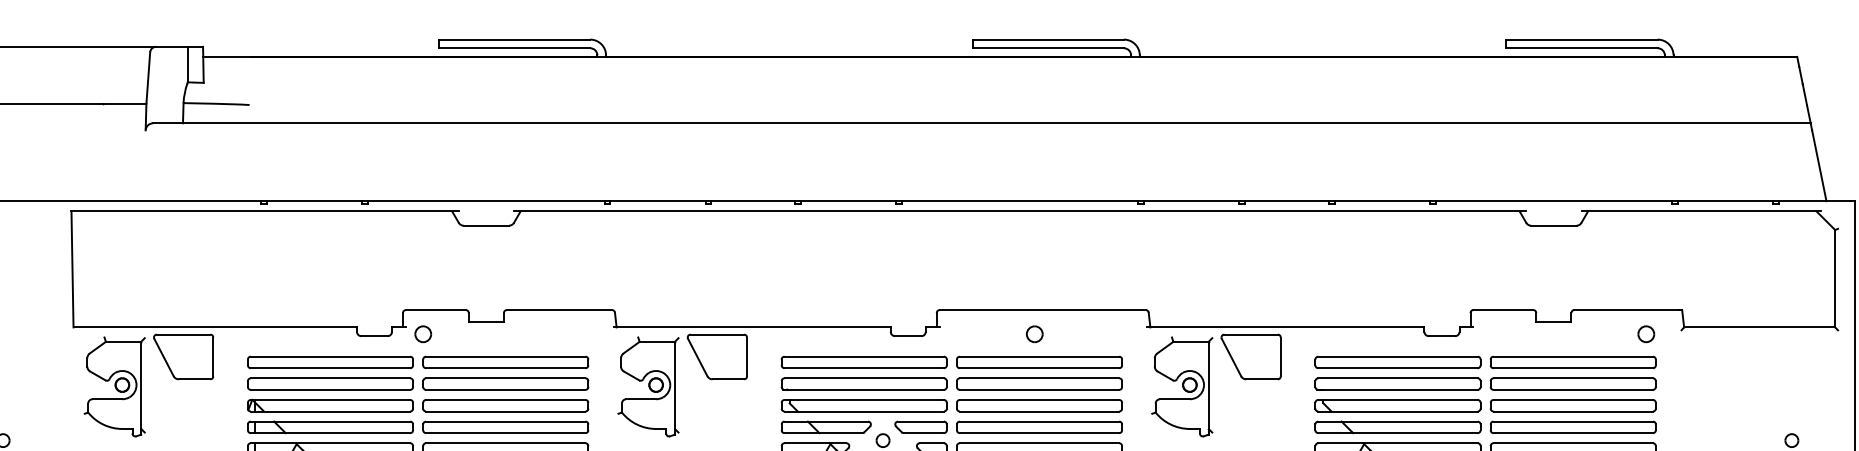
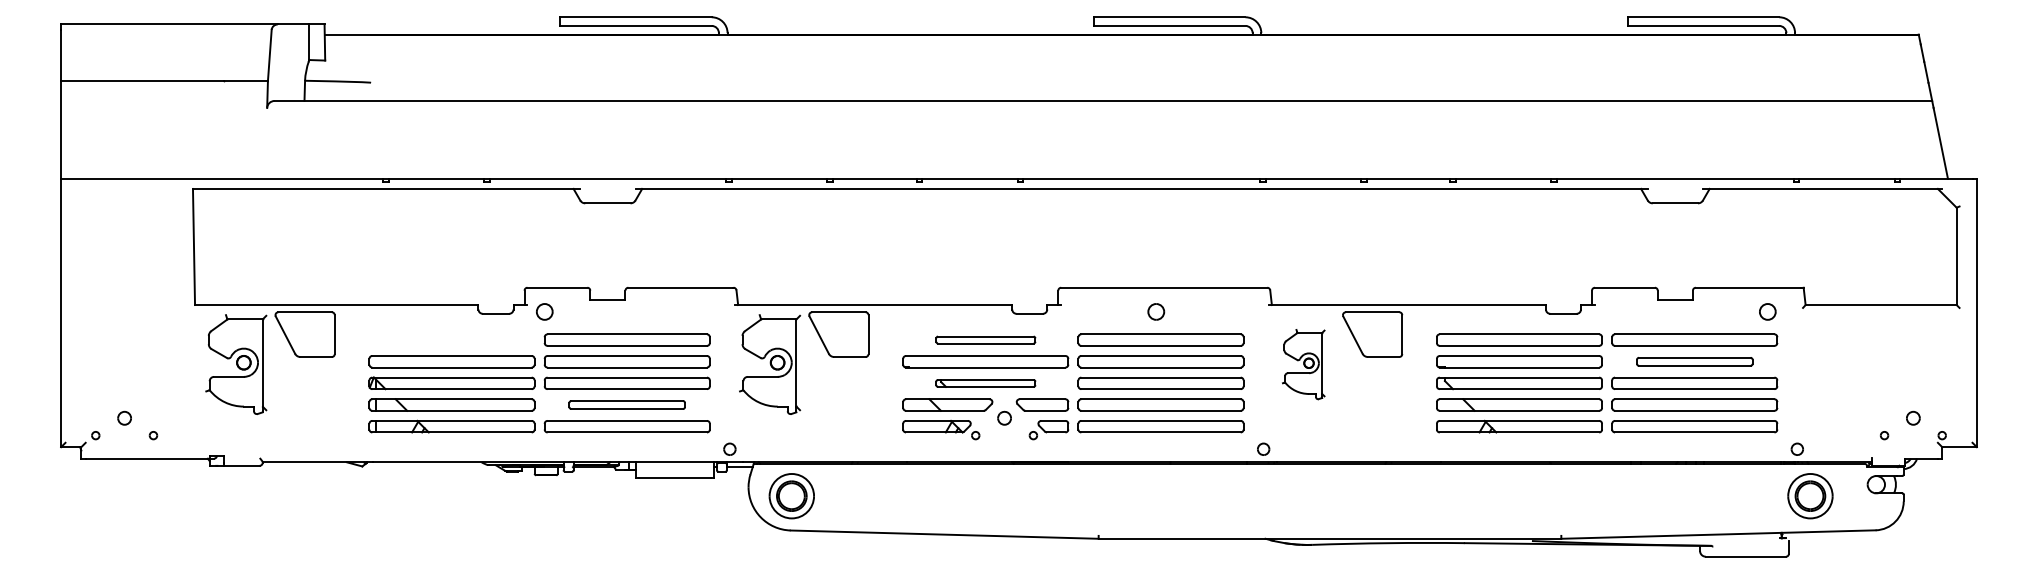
part: (330, 361) -> (451, 339), removed
part: (864, 361) -> (985, 339), size x0.6
part: (1573, 383) -> (1694, 361), size x0.7
part: (1182, 386) -> (1303, 364), size x0.7
part: (864, 405) -> (985, 383), size x0.6
part: (505, 426) -> (626, 404), size x0.7

